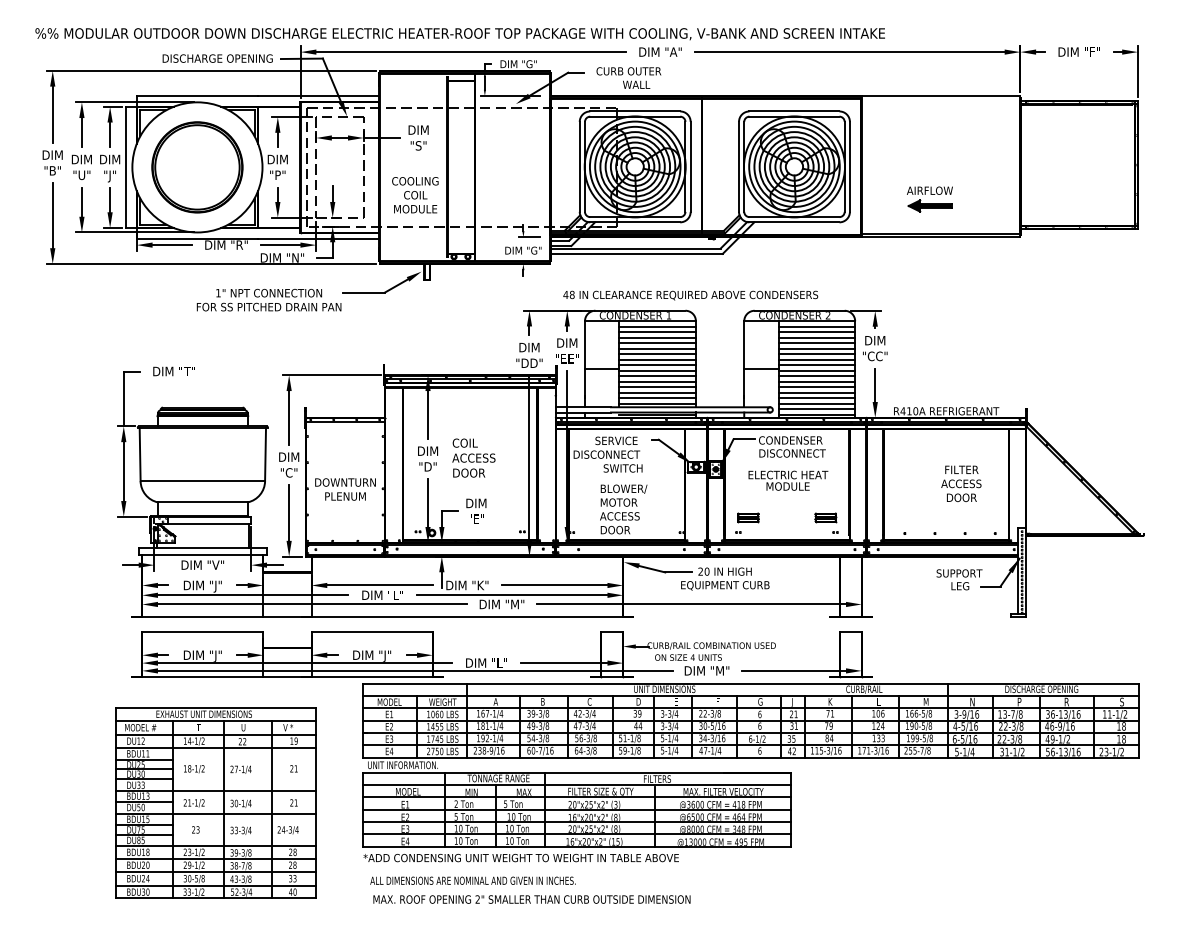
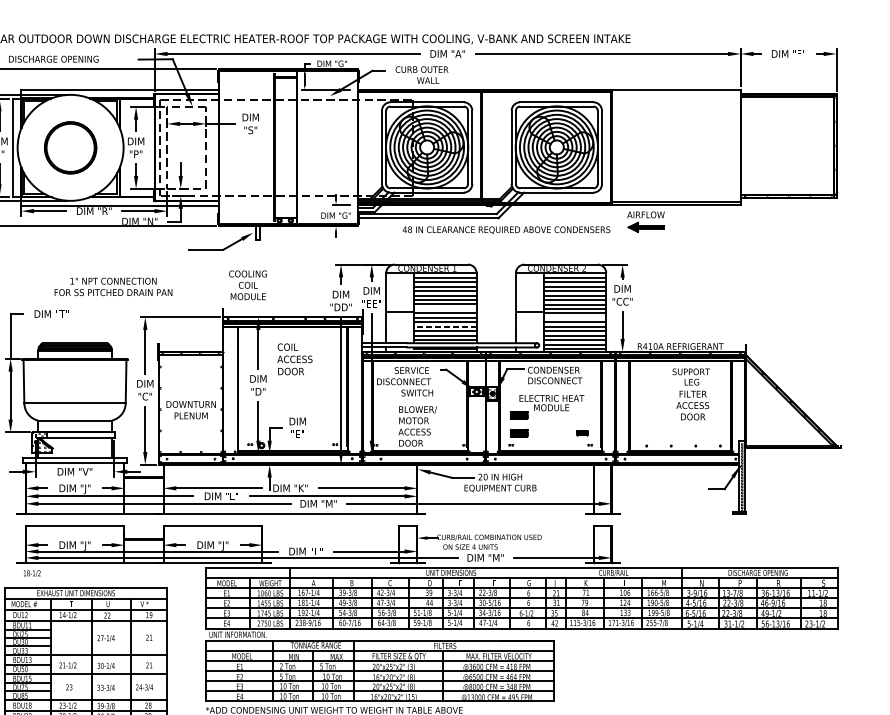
text: (217, 58) -> (53, 59), moved
part: (197, 167) -> (70, 147), size x0.7
text: (415, 195) -> (248, 285), moved
part: (929, 199) -> (645, 222), moved
text: (690, 295) -> (506, 230), moved
text: (268, 299) -> (113, 286), moved
line: (657, 365) -> (445, 309), removed
line: (816, 376) -> (574, 318), removed
line: (657, 387) -> (445, 327), solid -> dashed
text: (473, 457) -> (294, 358), moved
part: (748, 495) -> (519, 415), added
part: (825, 517) -> (582, 432), size x0.6
text: (959, 579) -> (691, 376), moved
text: (194, 769) -> (32, 573), moved

